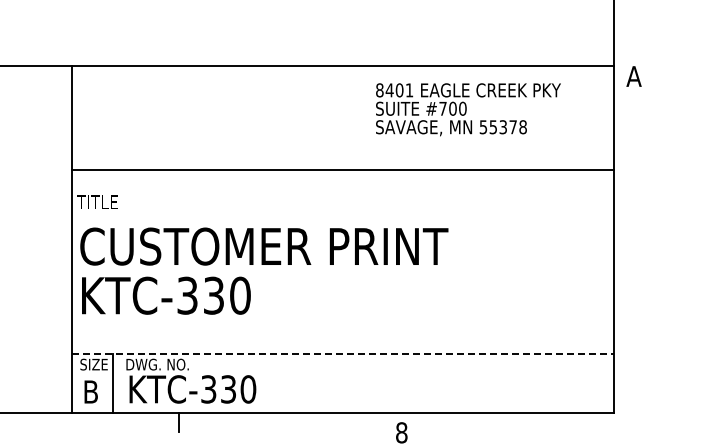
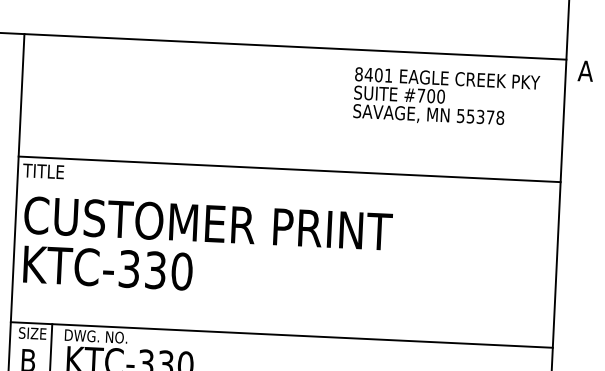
text: (468, 109) -> (446, 97), moved
line: (342, 169) -> (289, 169), moved
line: (343, 354) -> (282, 335), dashed -> solid

